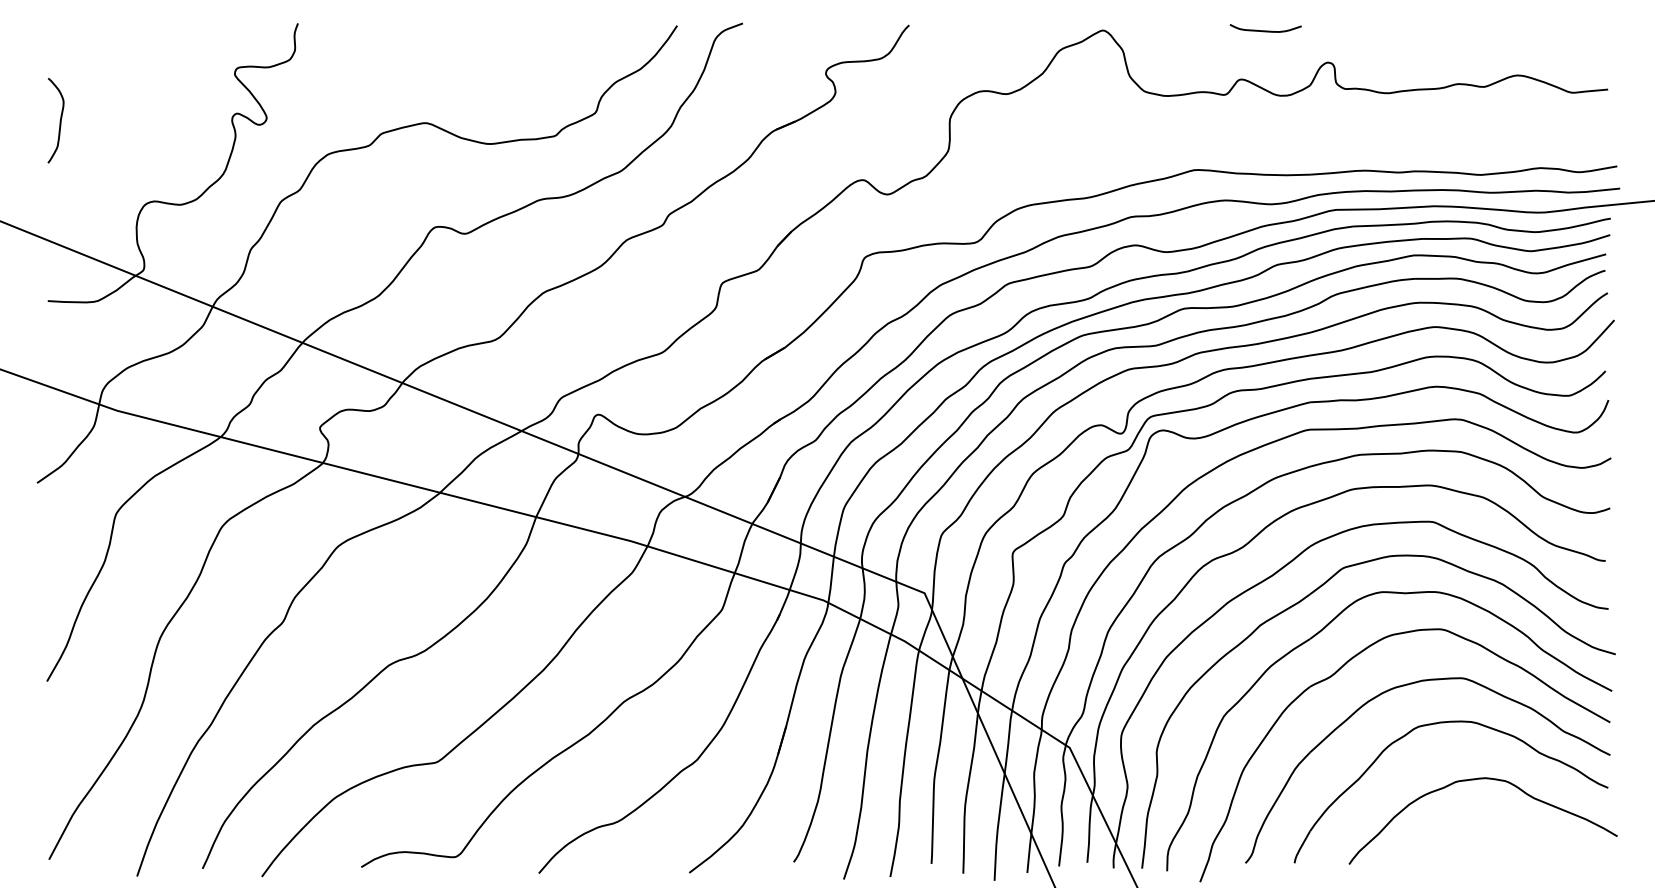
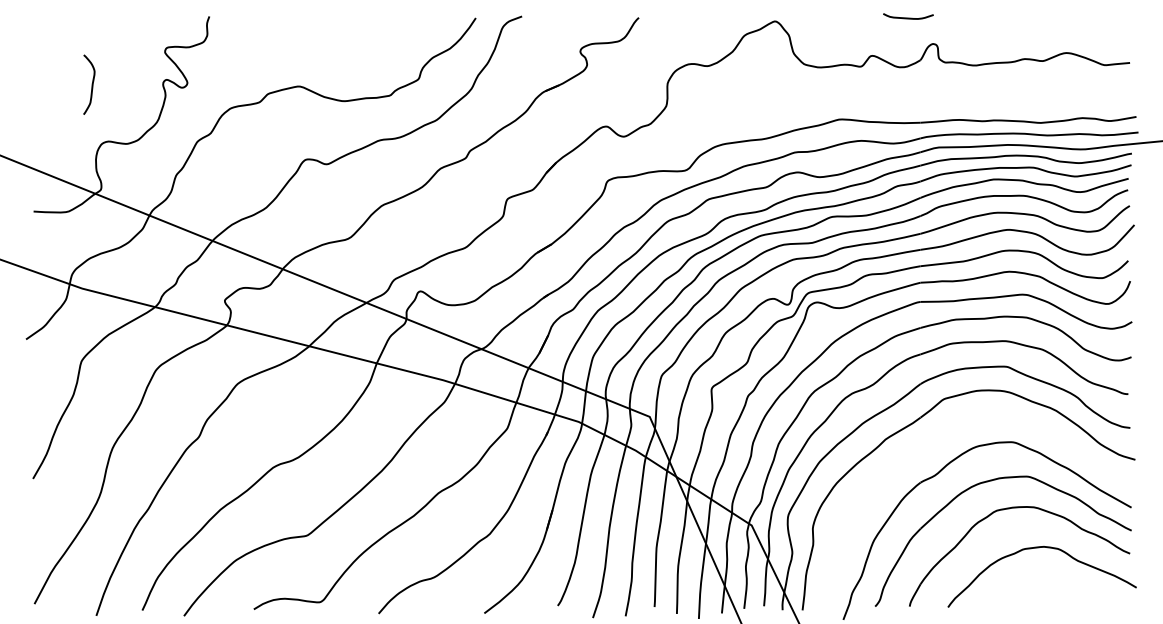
curve: (1265, 30) -> (908, 17), moved
curve: (59, 121) -> (91, 85), moved
part: (1315, 636) -> (924, 447), removed

